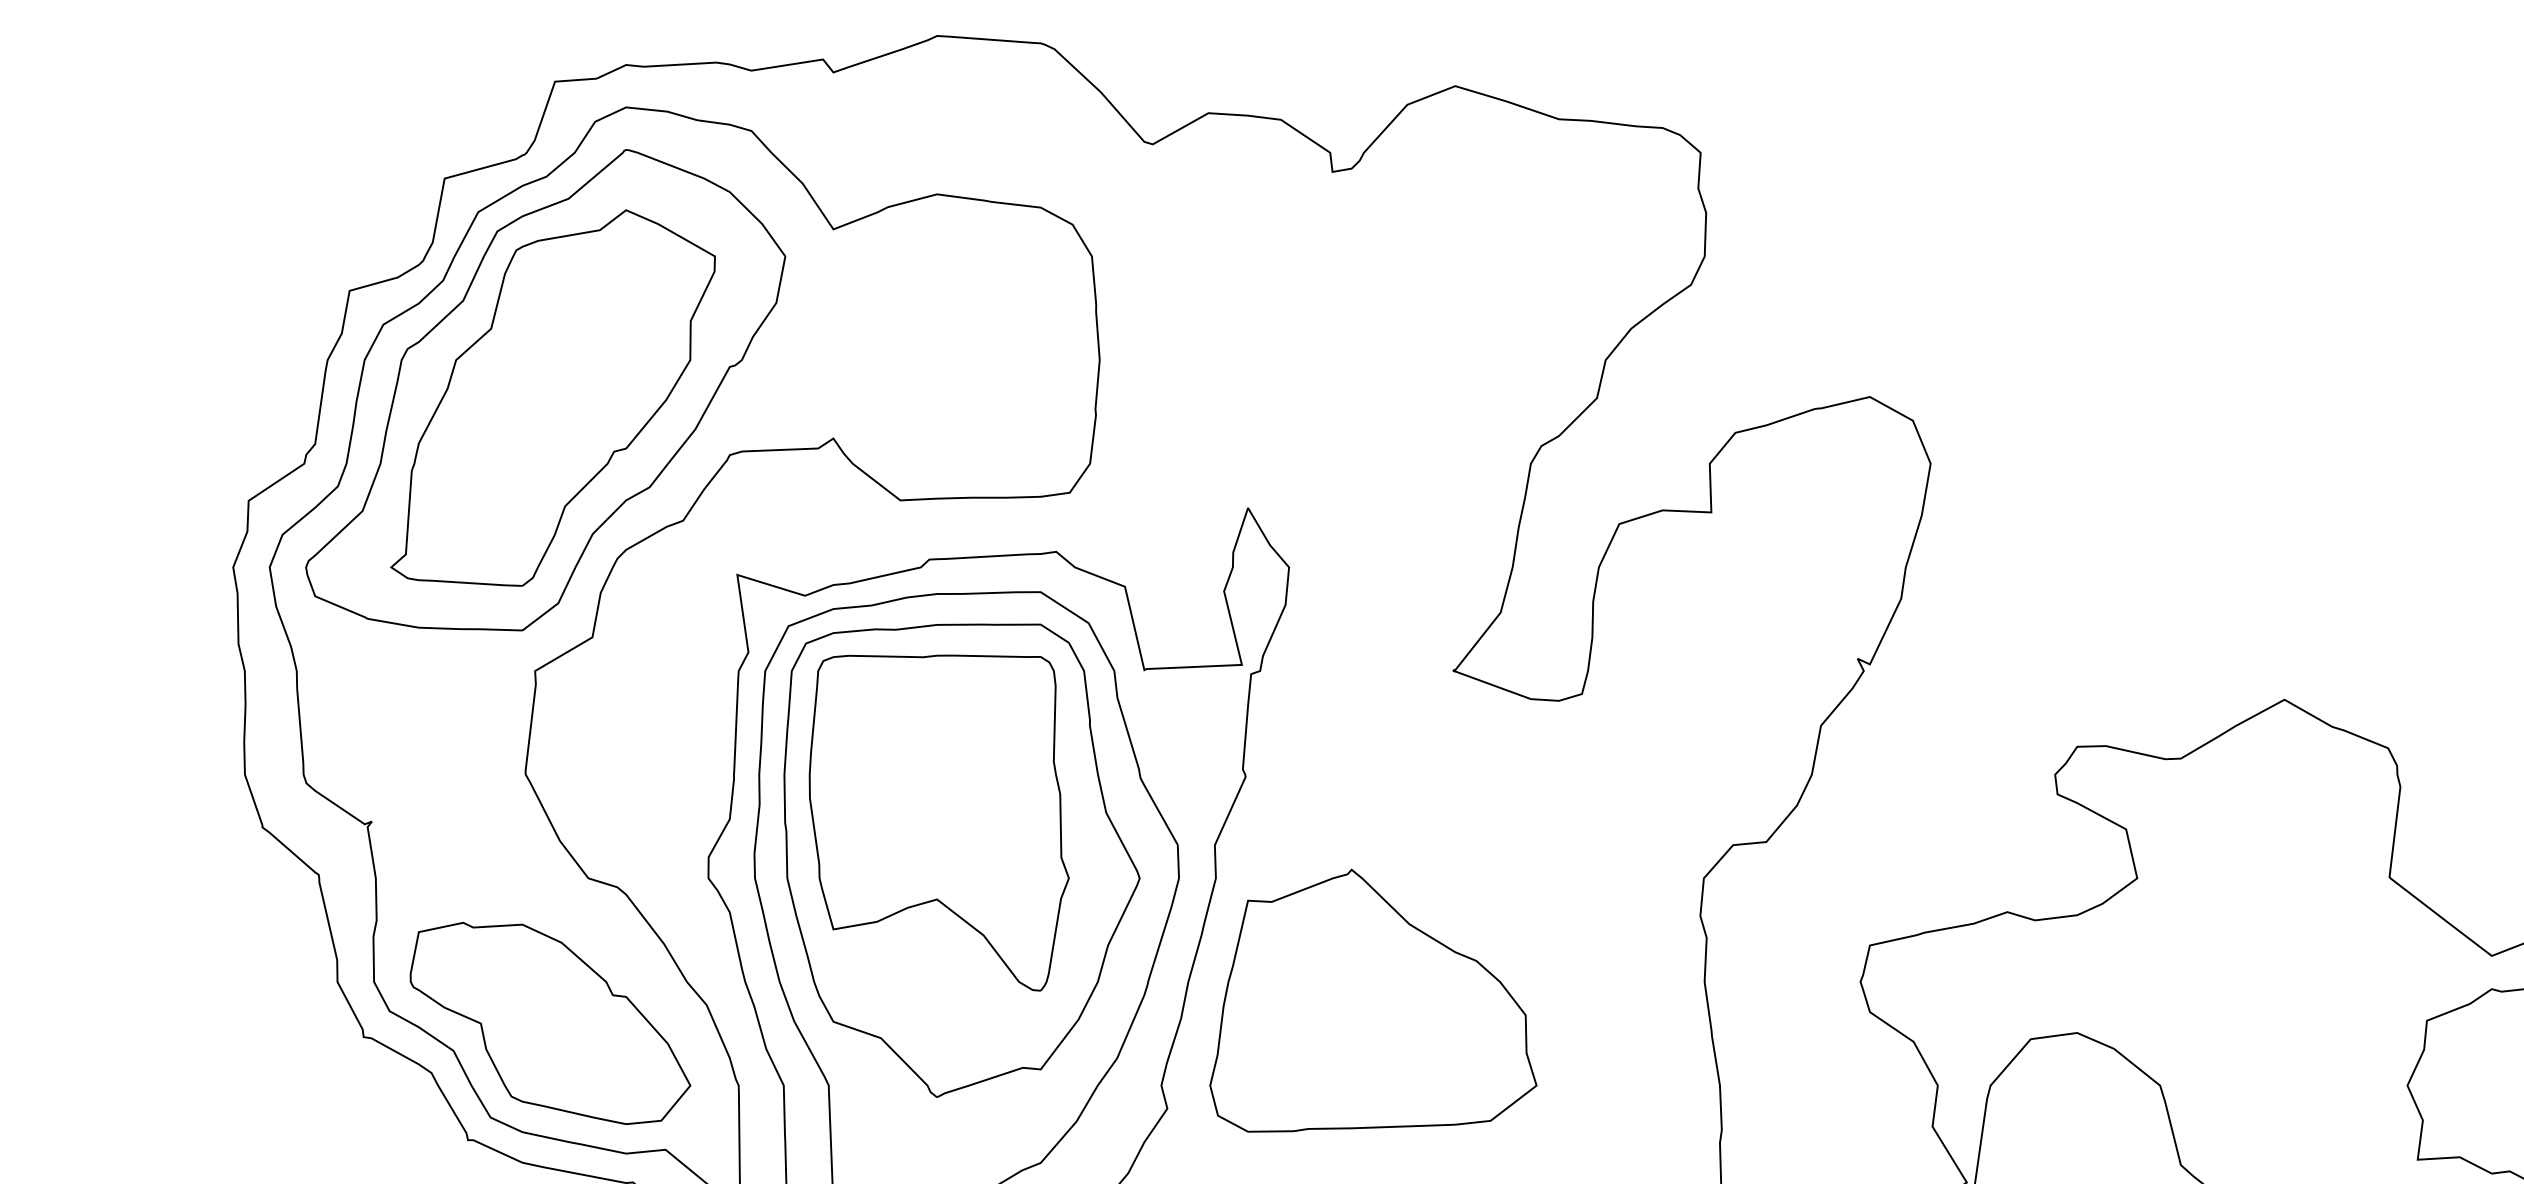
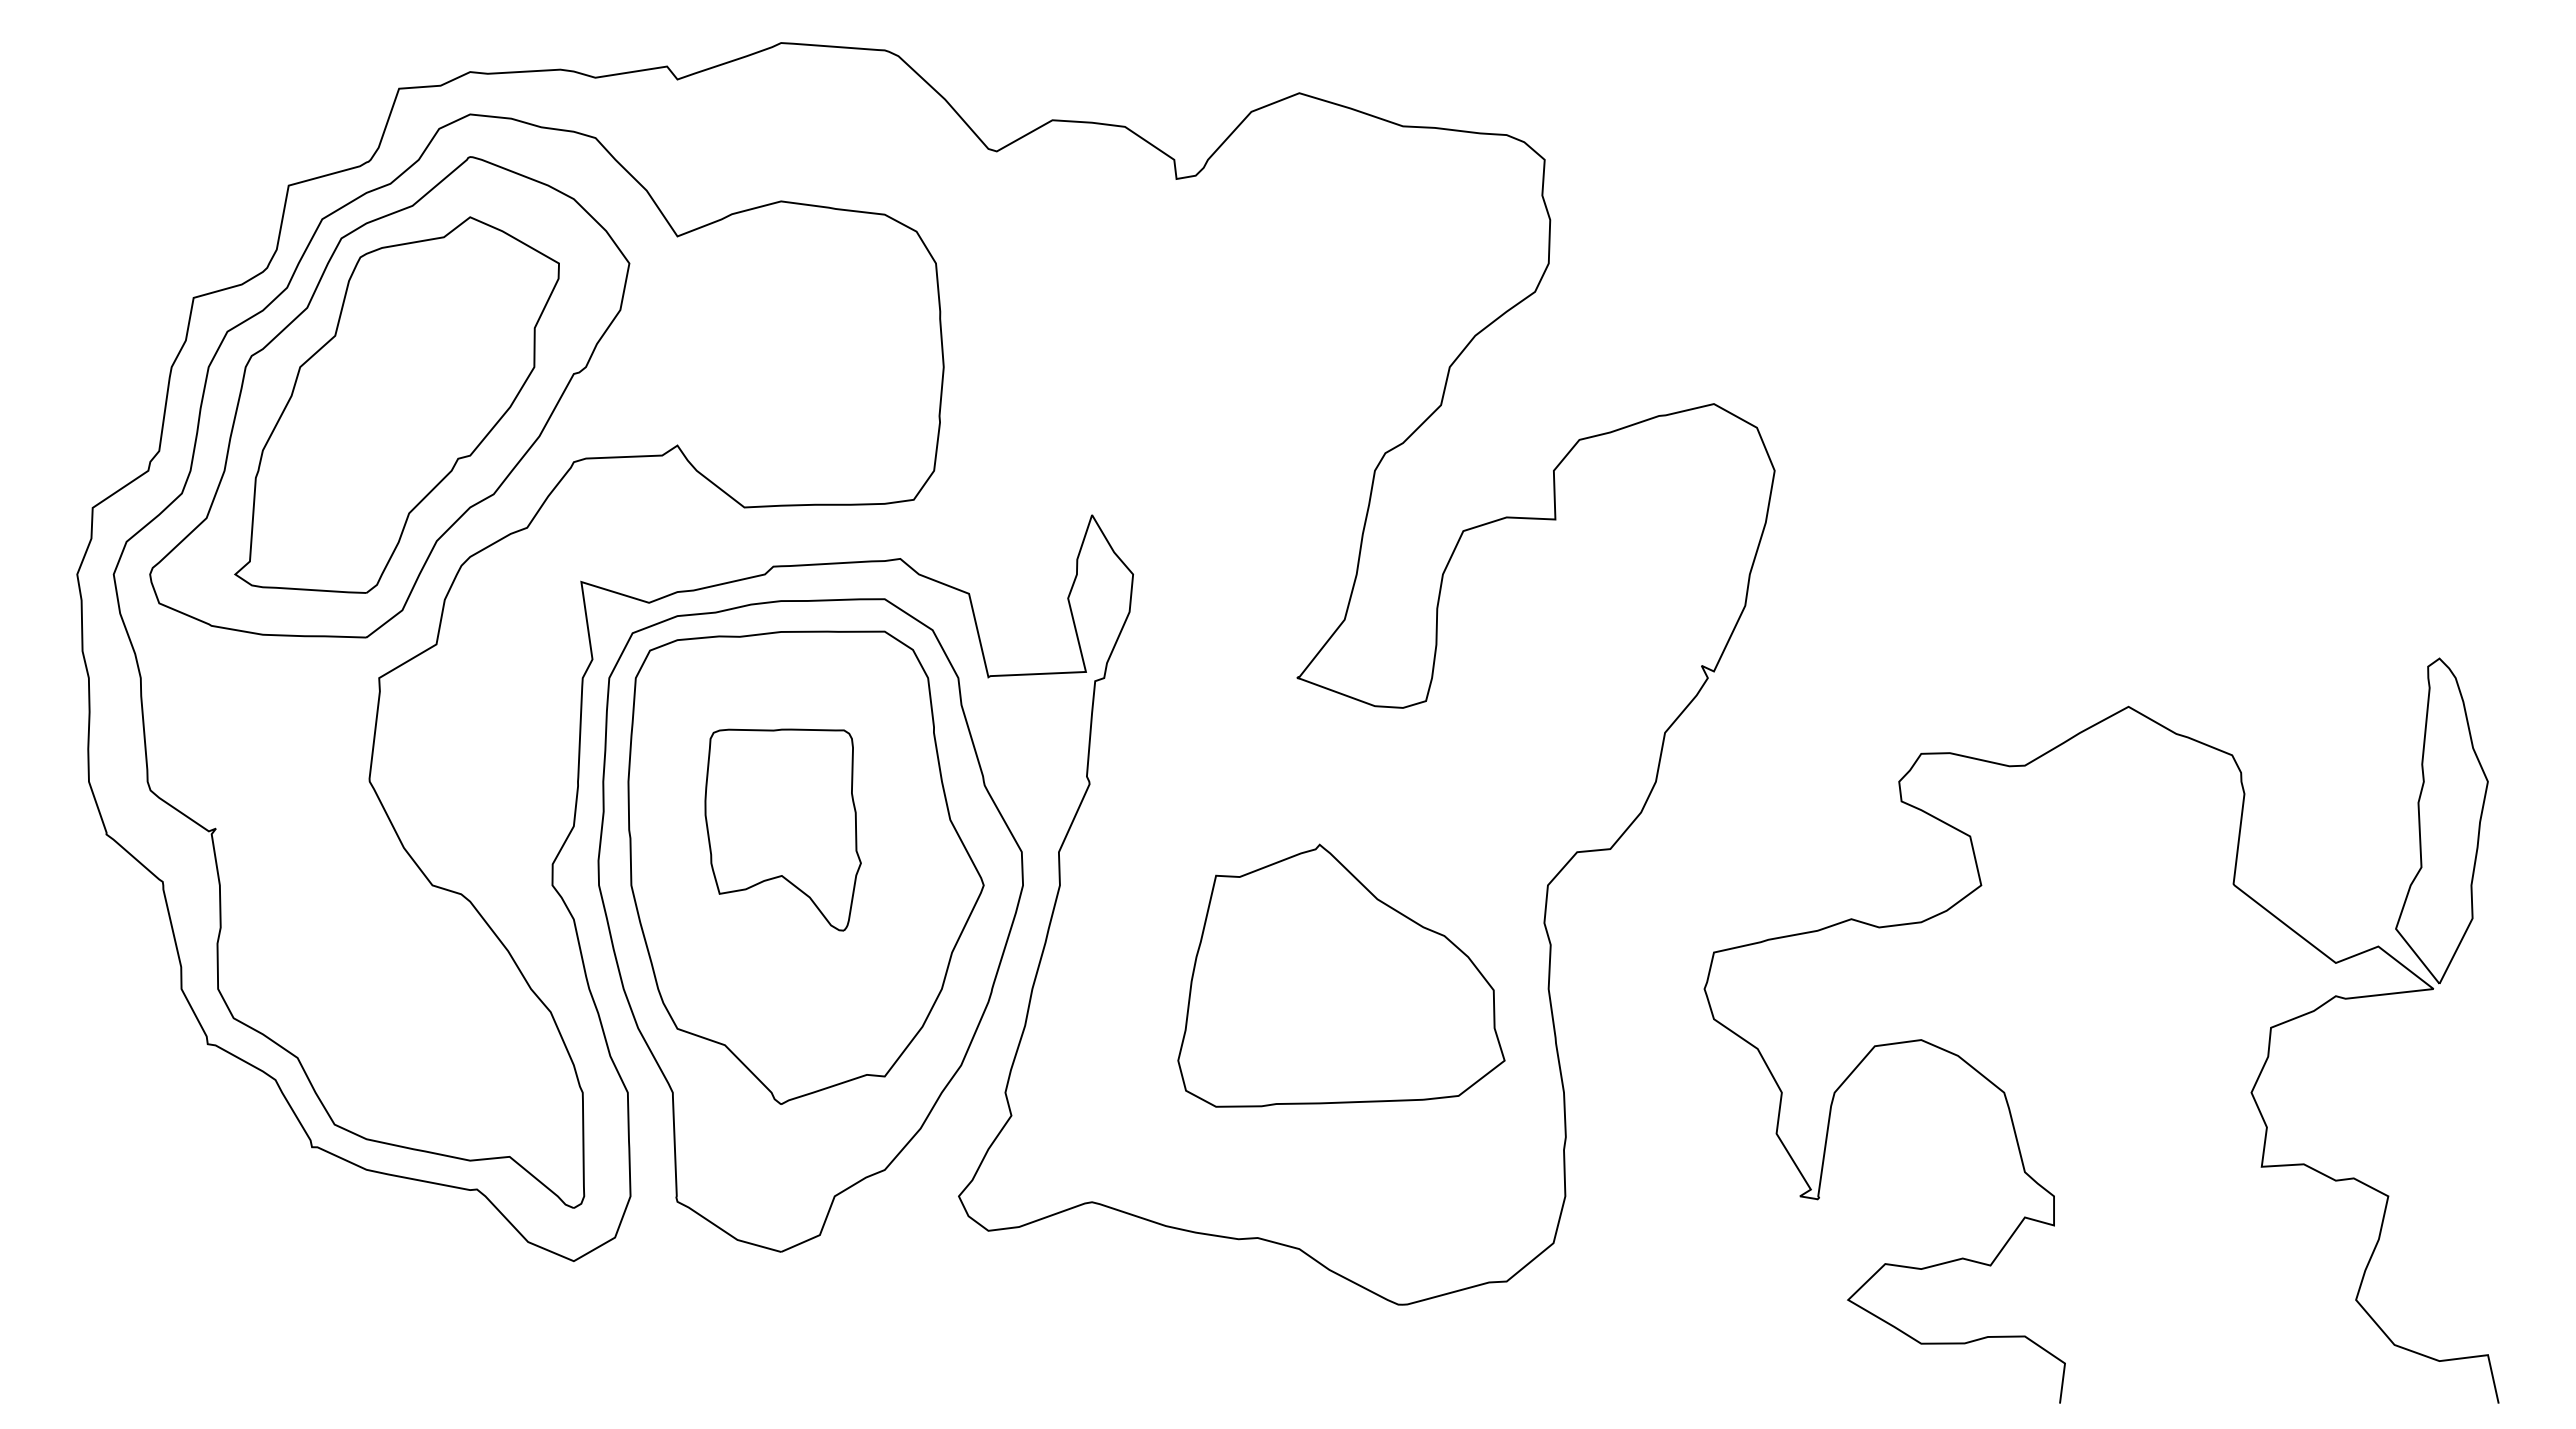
part: (938, 822) -> (782, 829), size x0.6
part: (1373, 1000) -> (1341, 975), moved
part: (550, 1023) -> (394, 1030), removed

